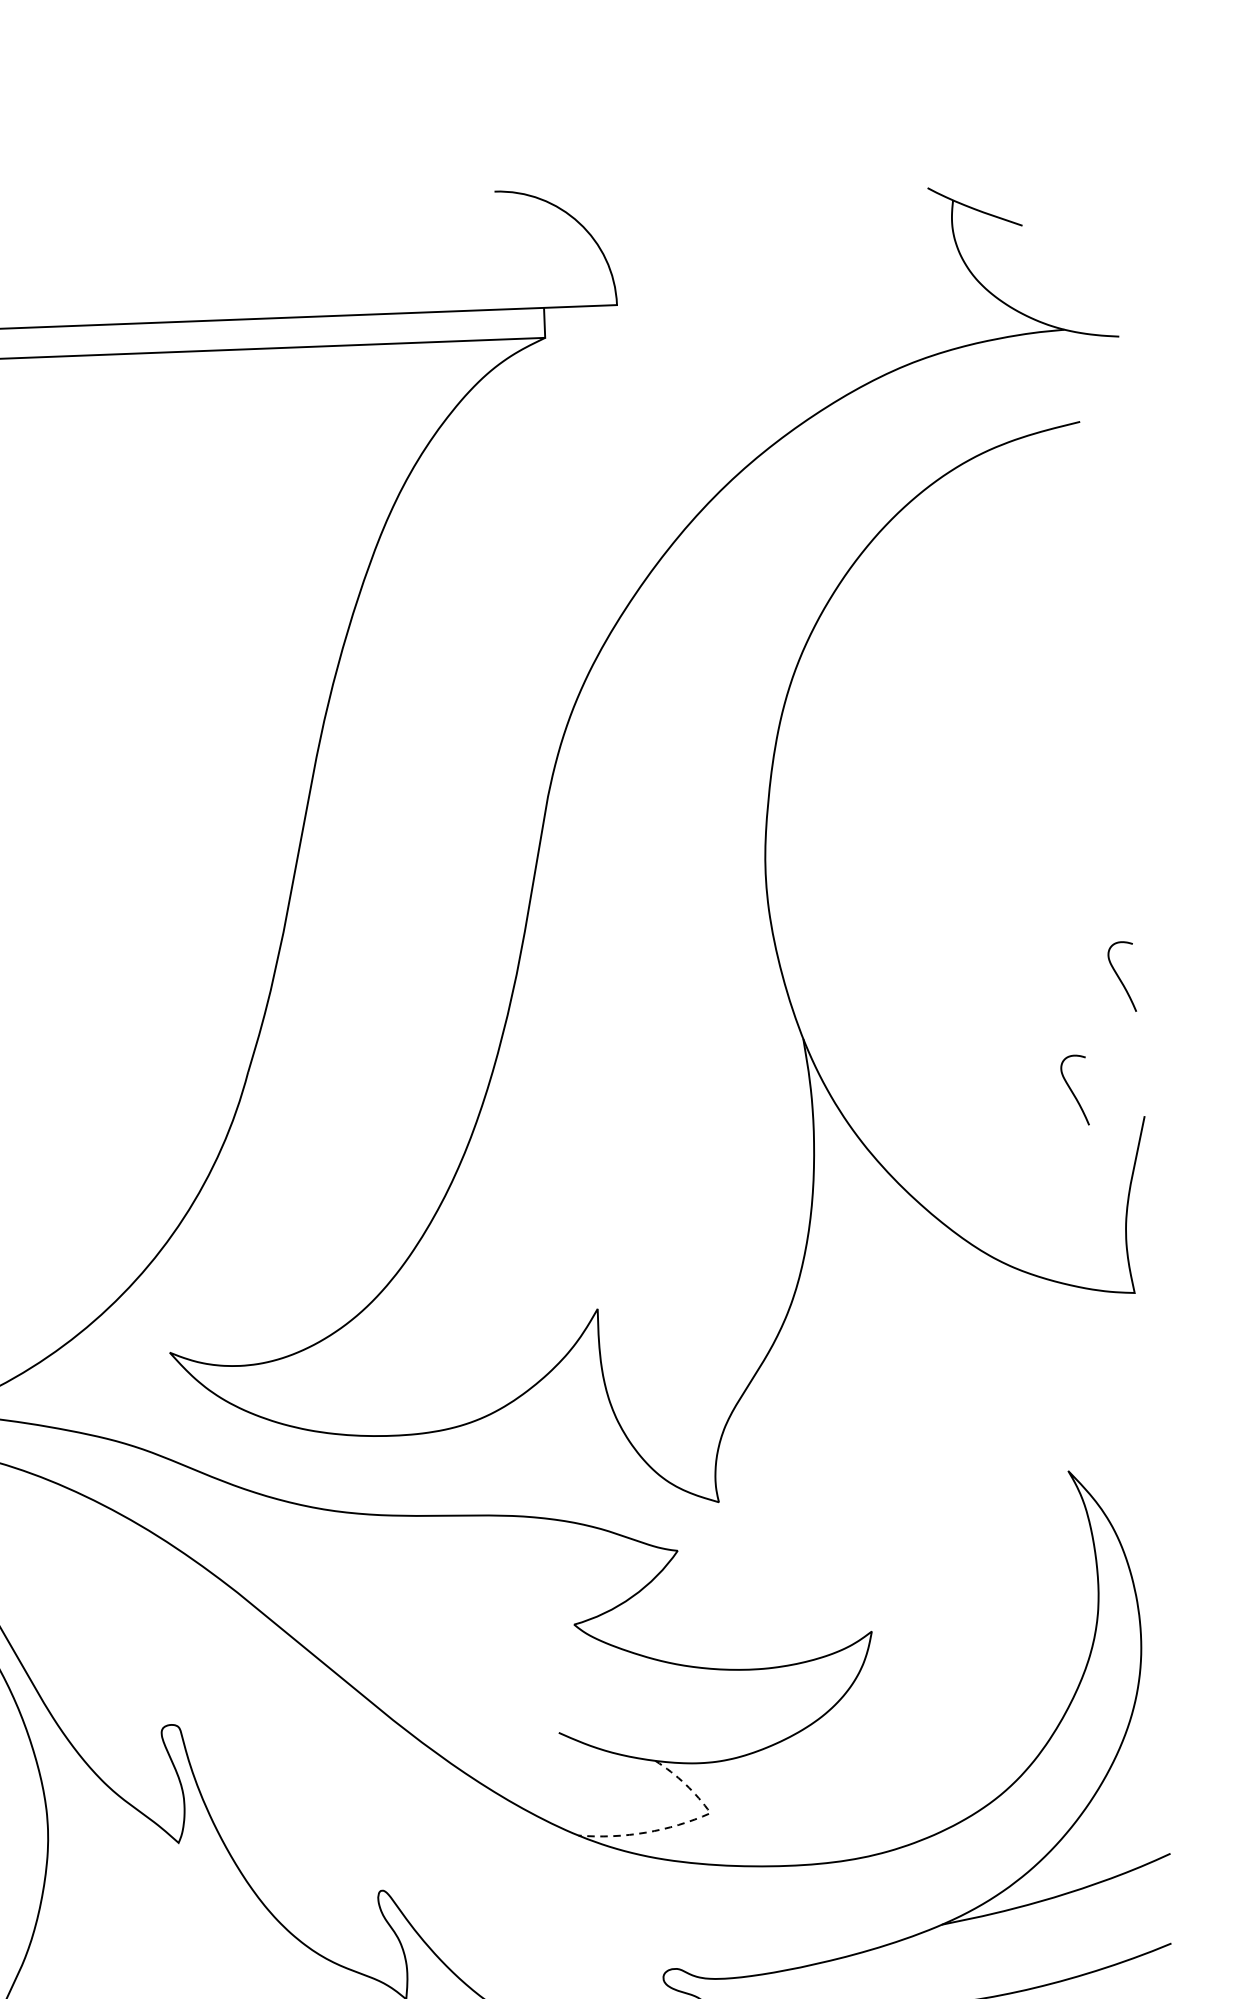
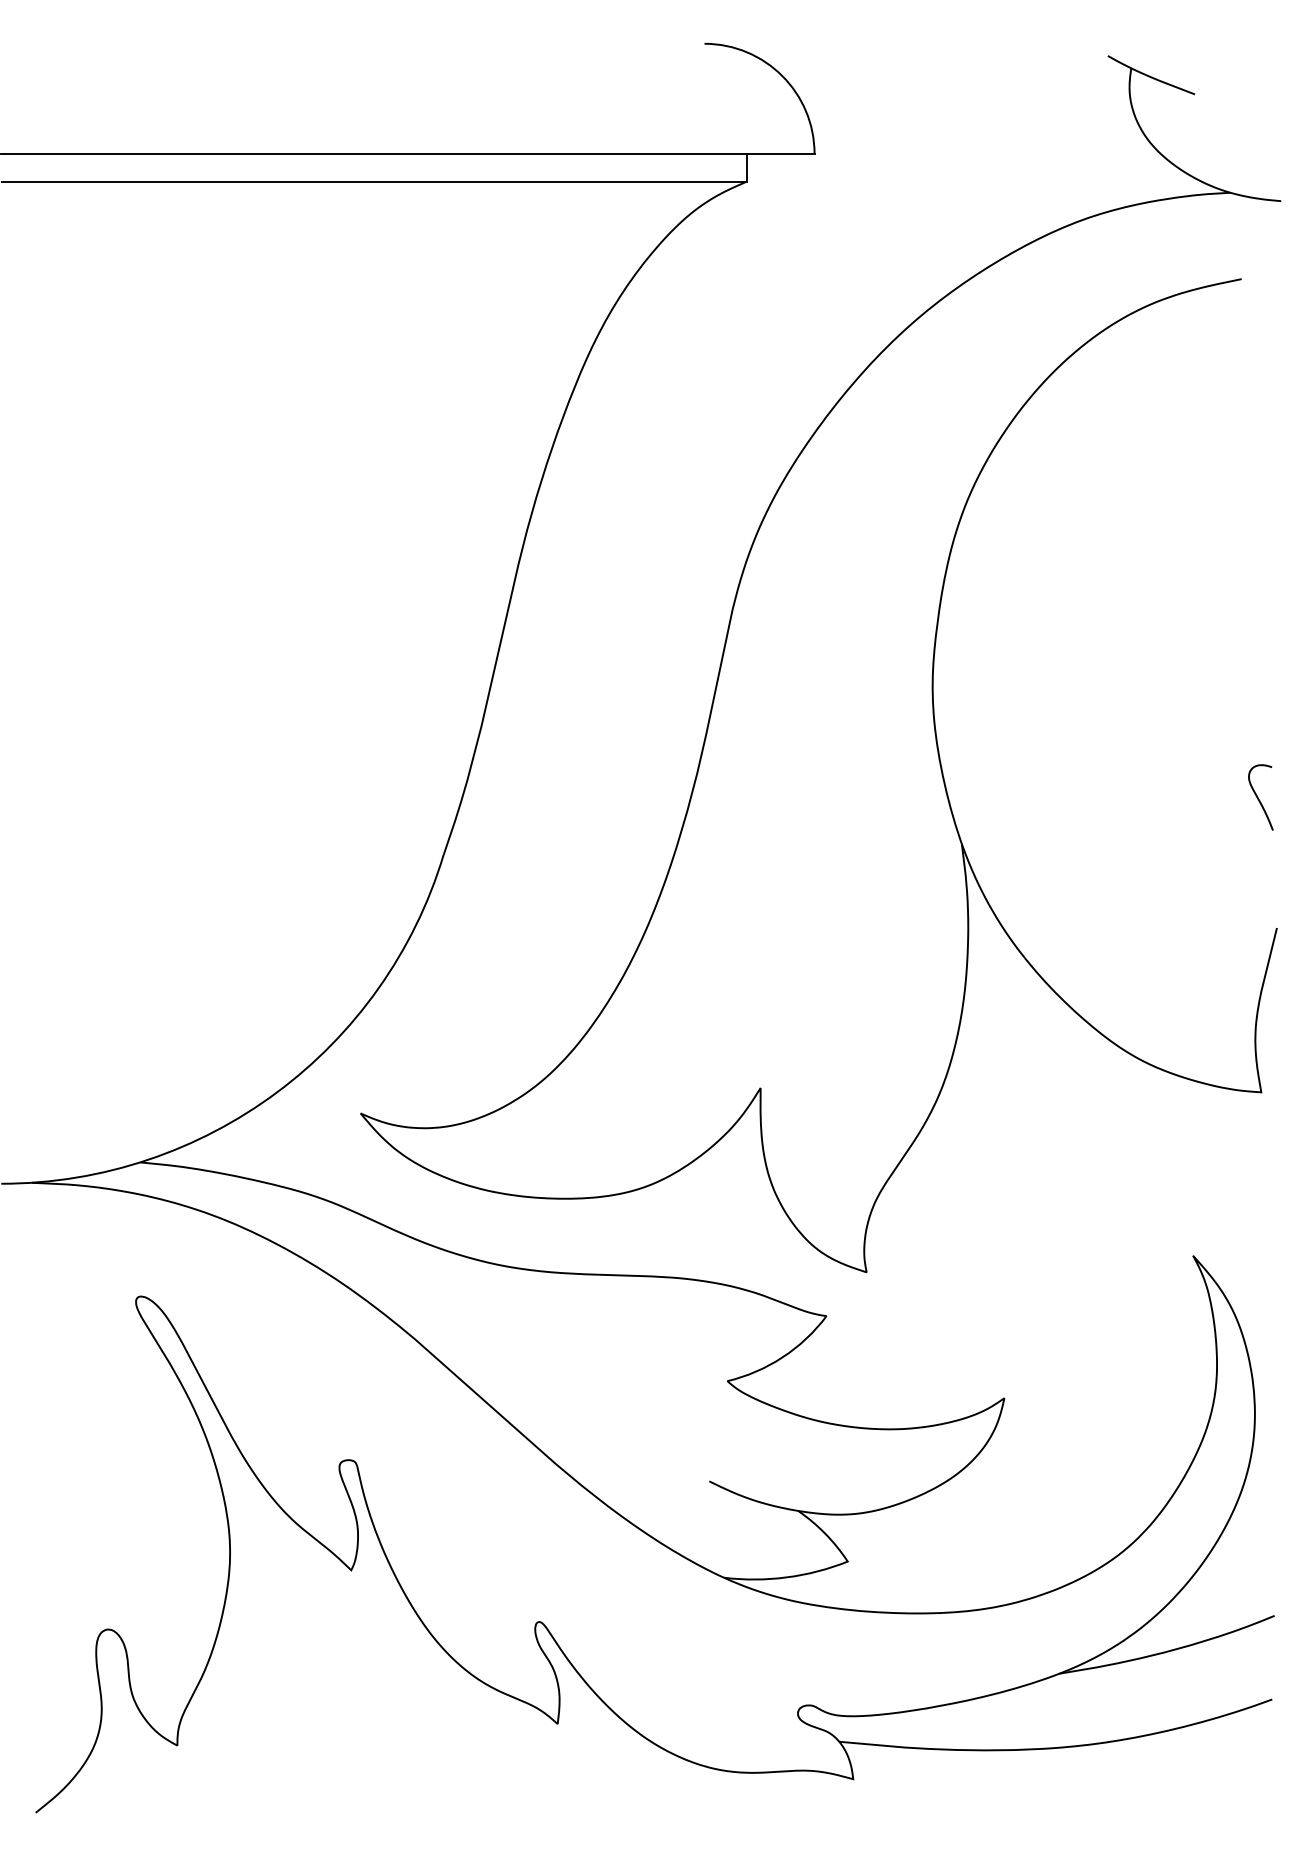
curve: (1073, 1091) -> (1211, 902), removed
line: (683, 1823) -> (822, 1570), dashed -> solid

